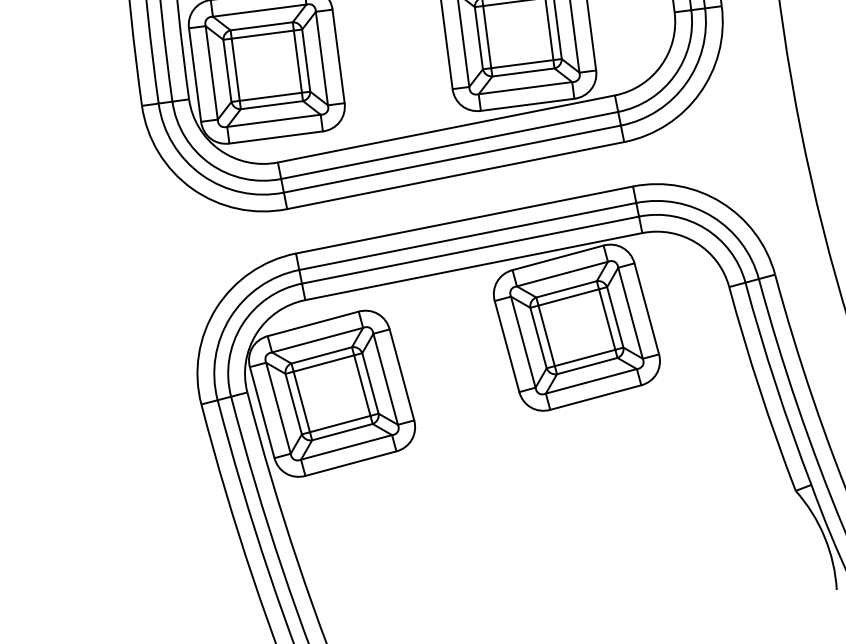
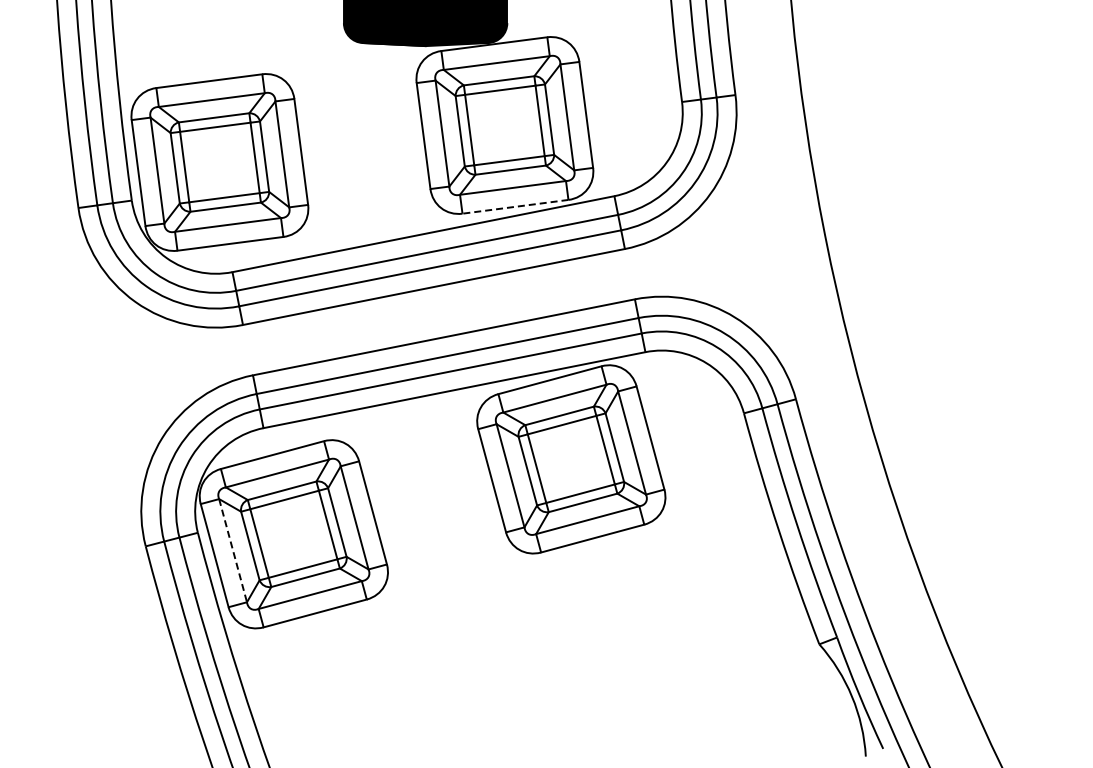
line: (526, 104) -> (514, 206), solid -> dashed
line: (278, 408) -> (233, 551), solid -> dashed

